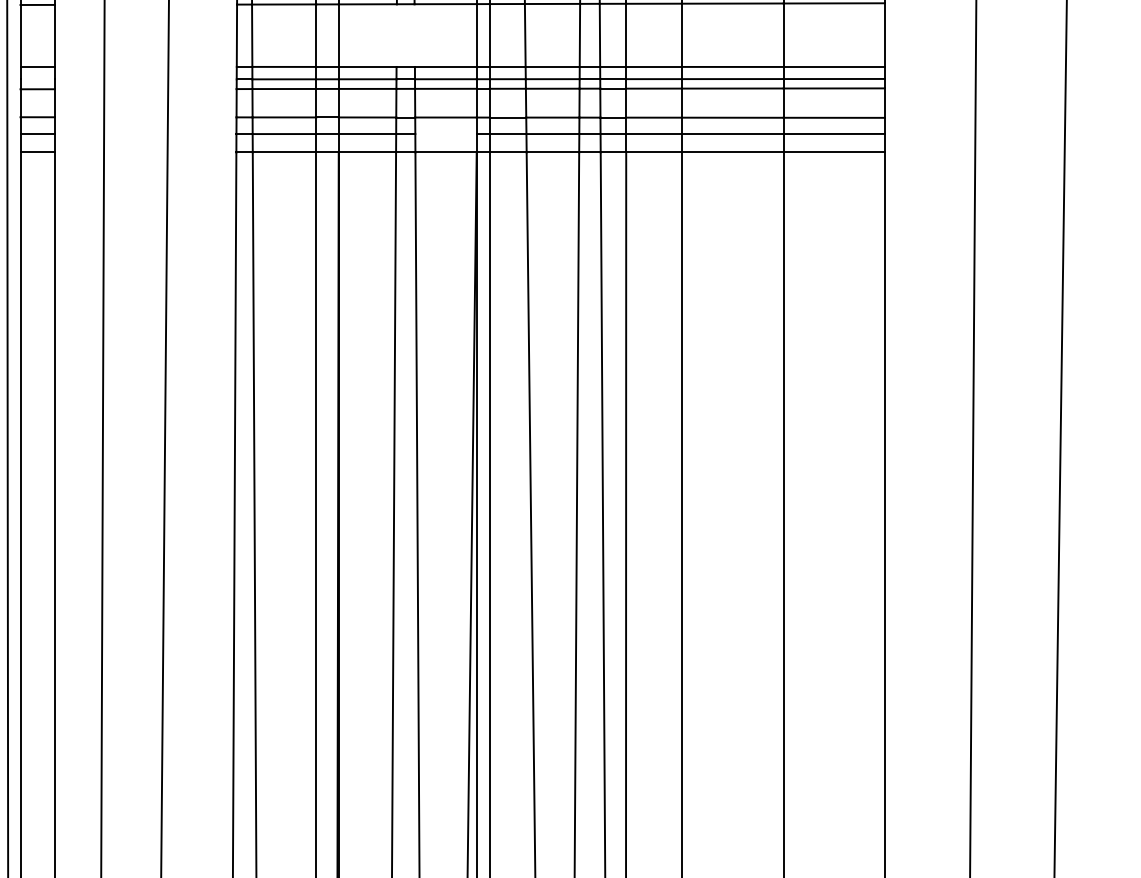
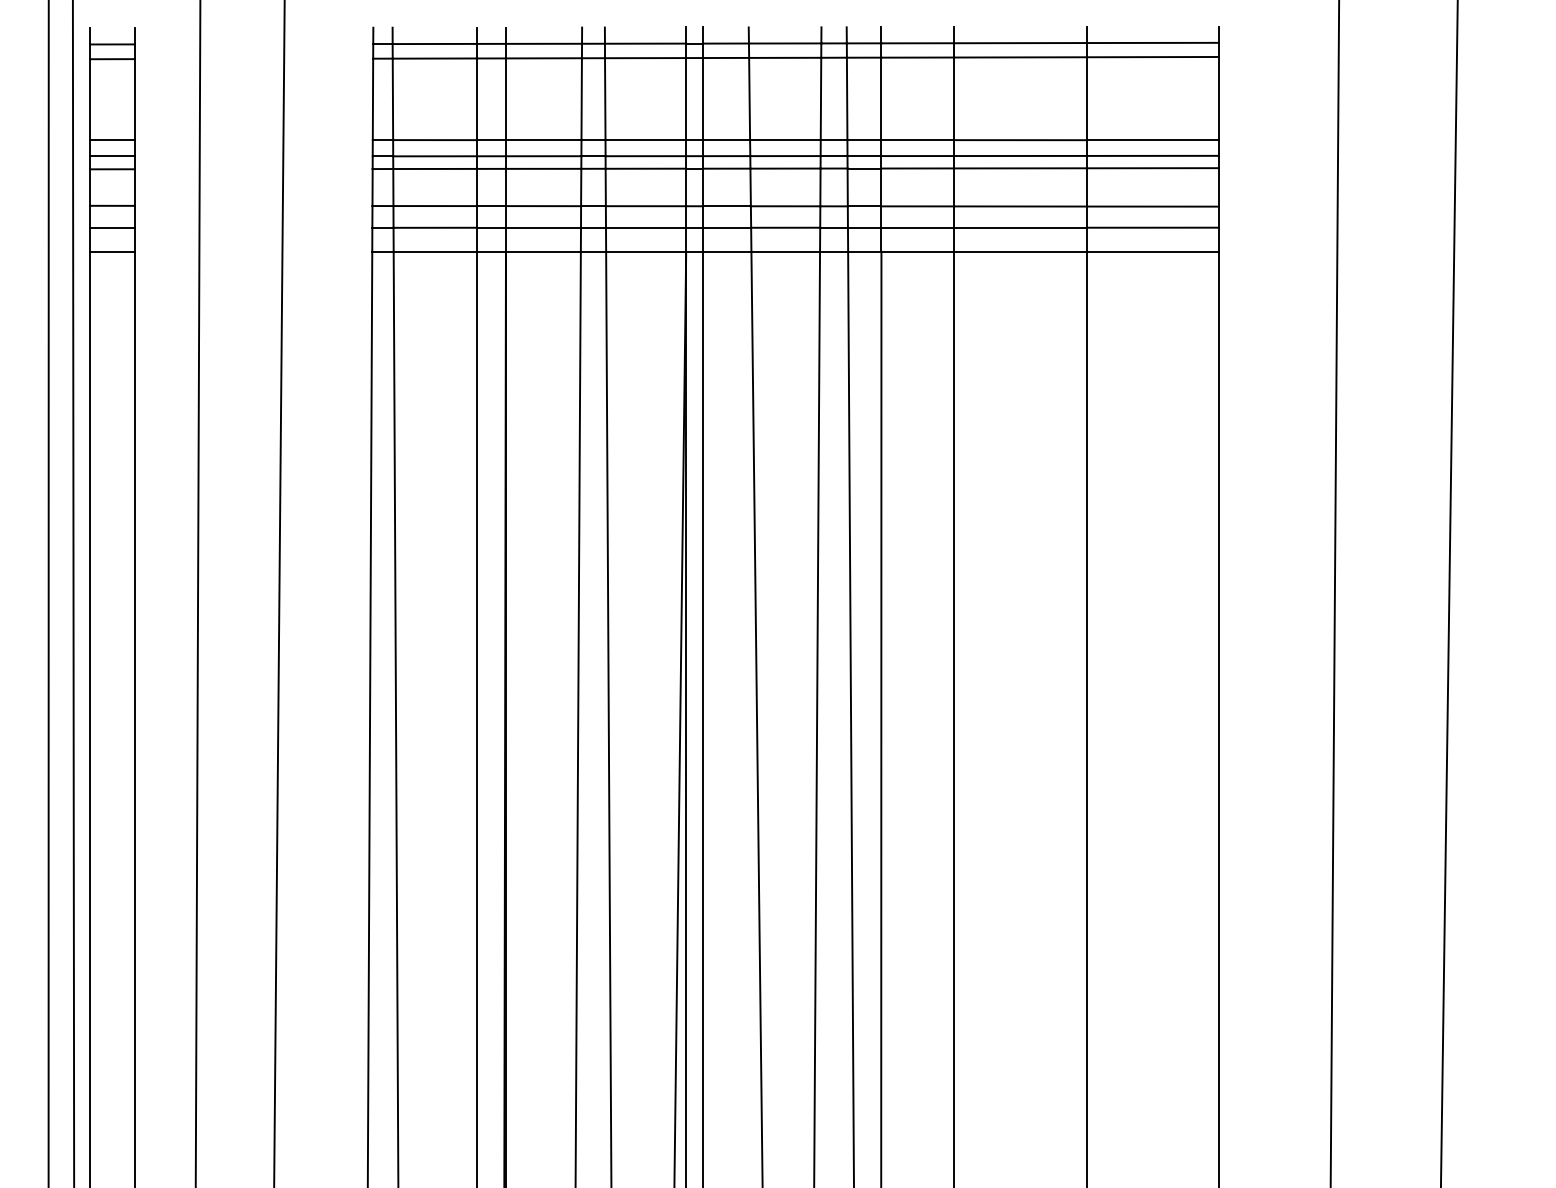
line: (396, 35) -> (581, 99), added
line: (414, 35) -> (605, 99), added
line: (37, 79) -> (112, 156), added
line: (446, 133) -> (646, 227), added

